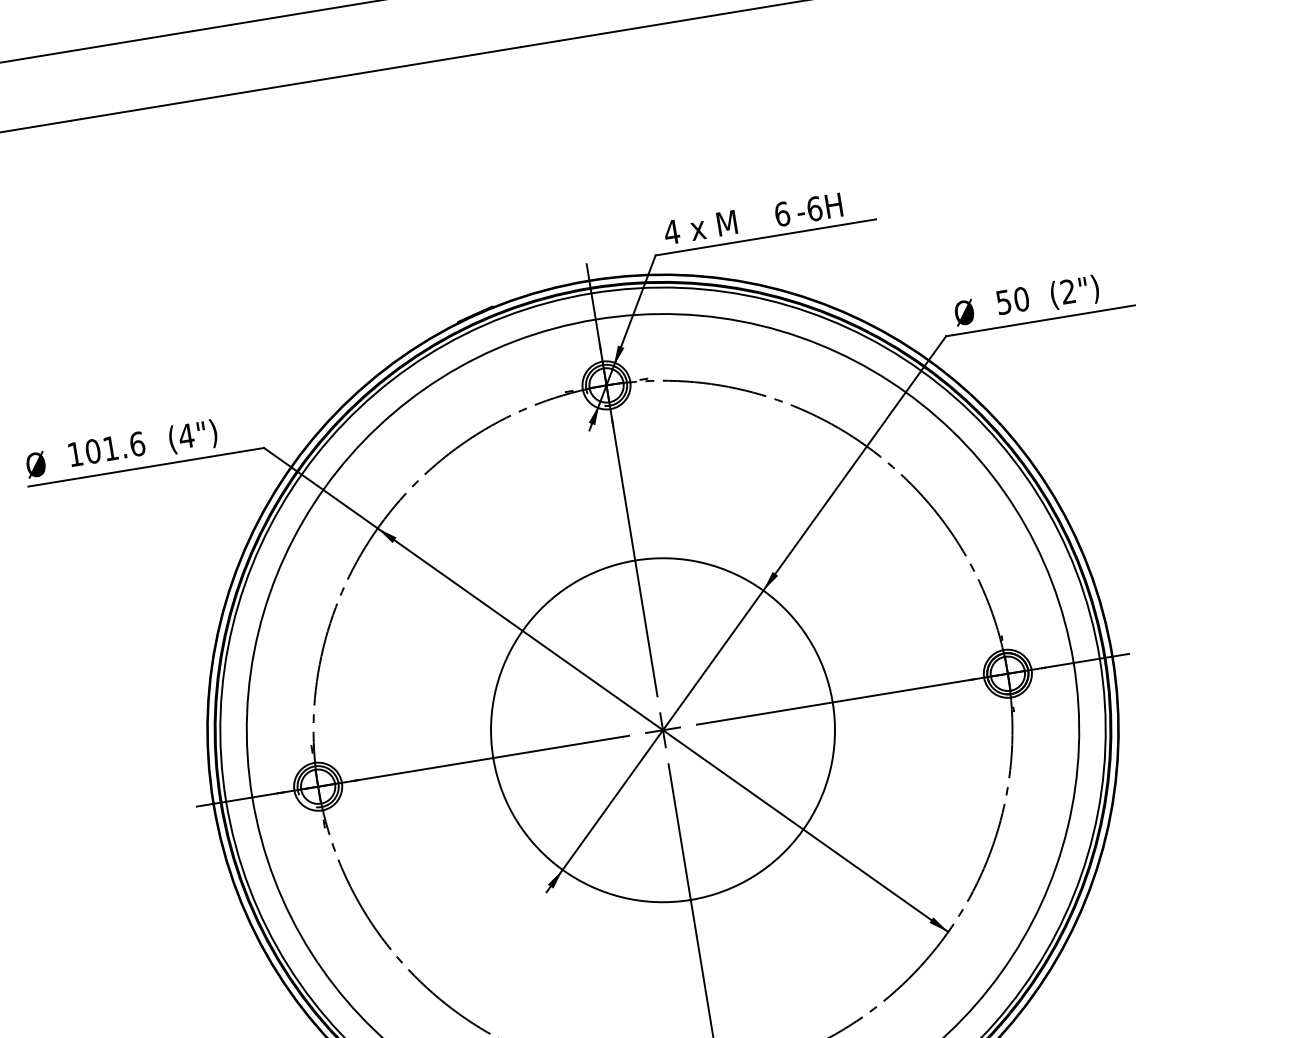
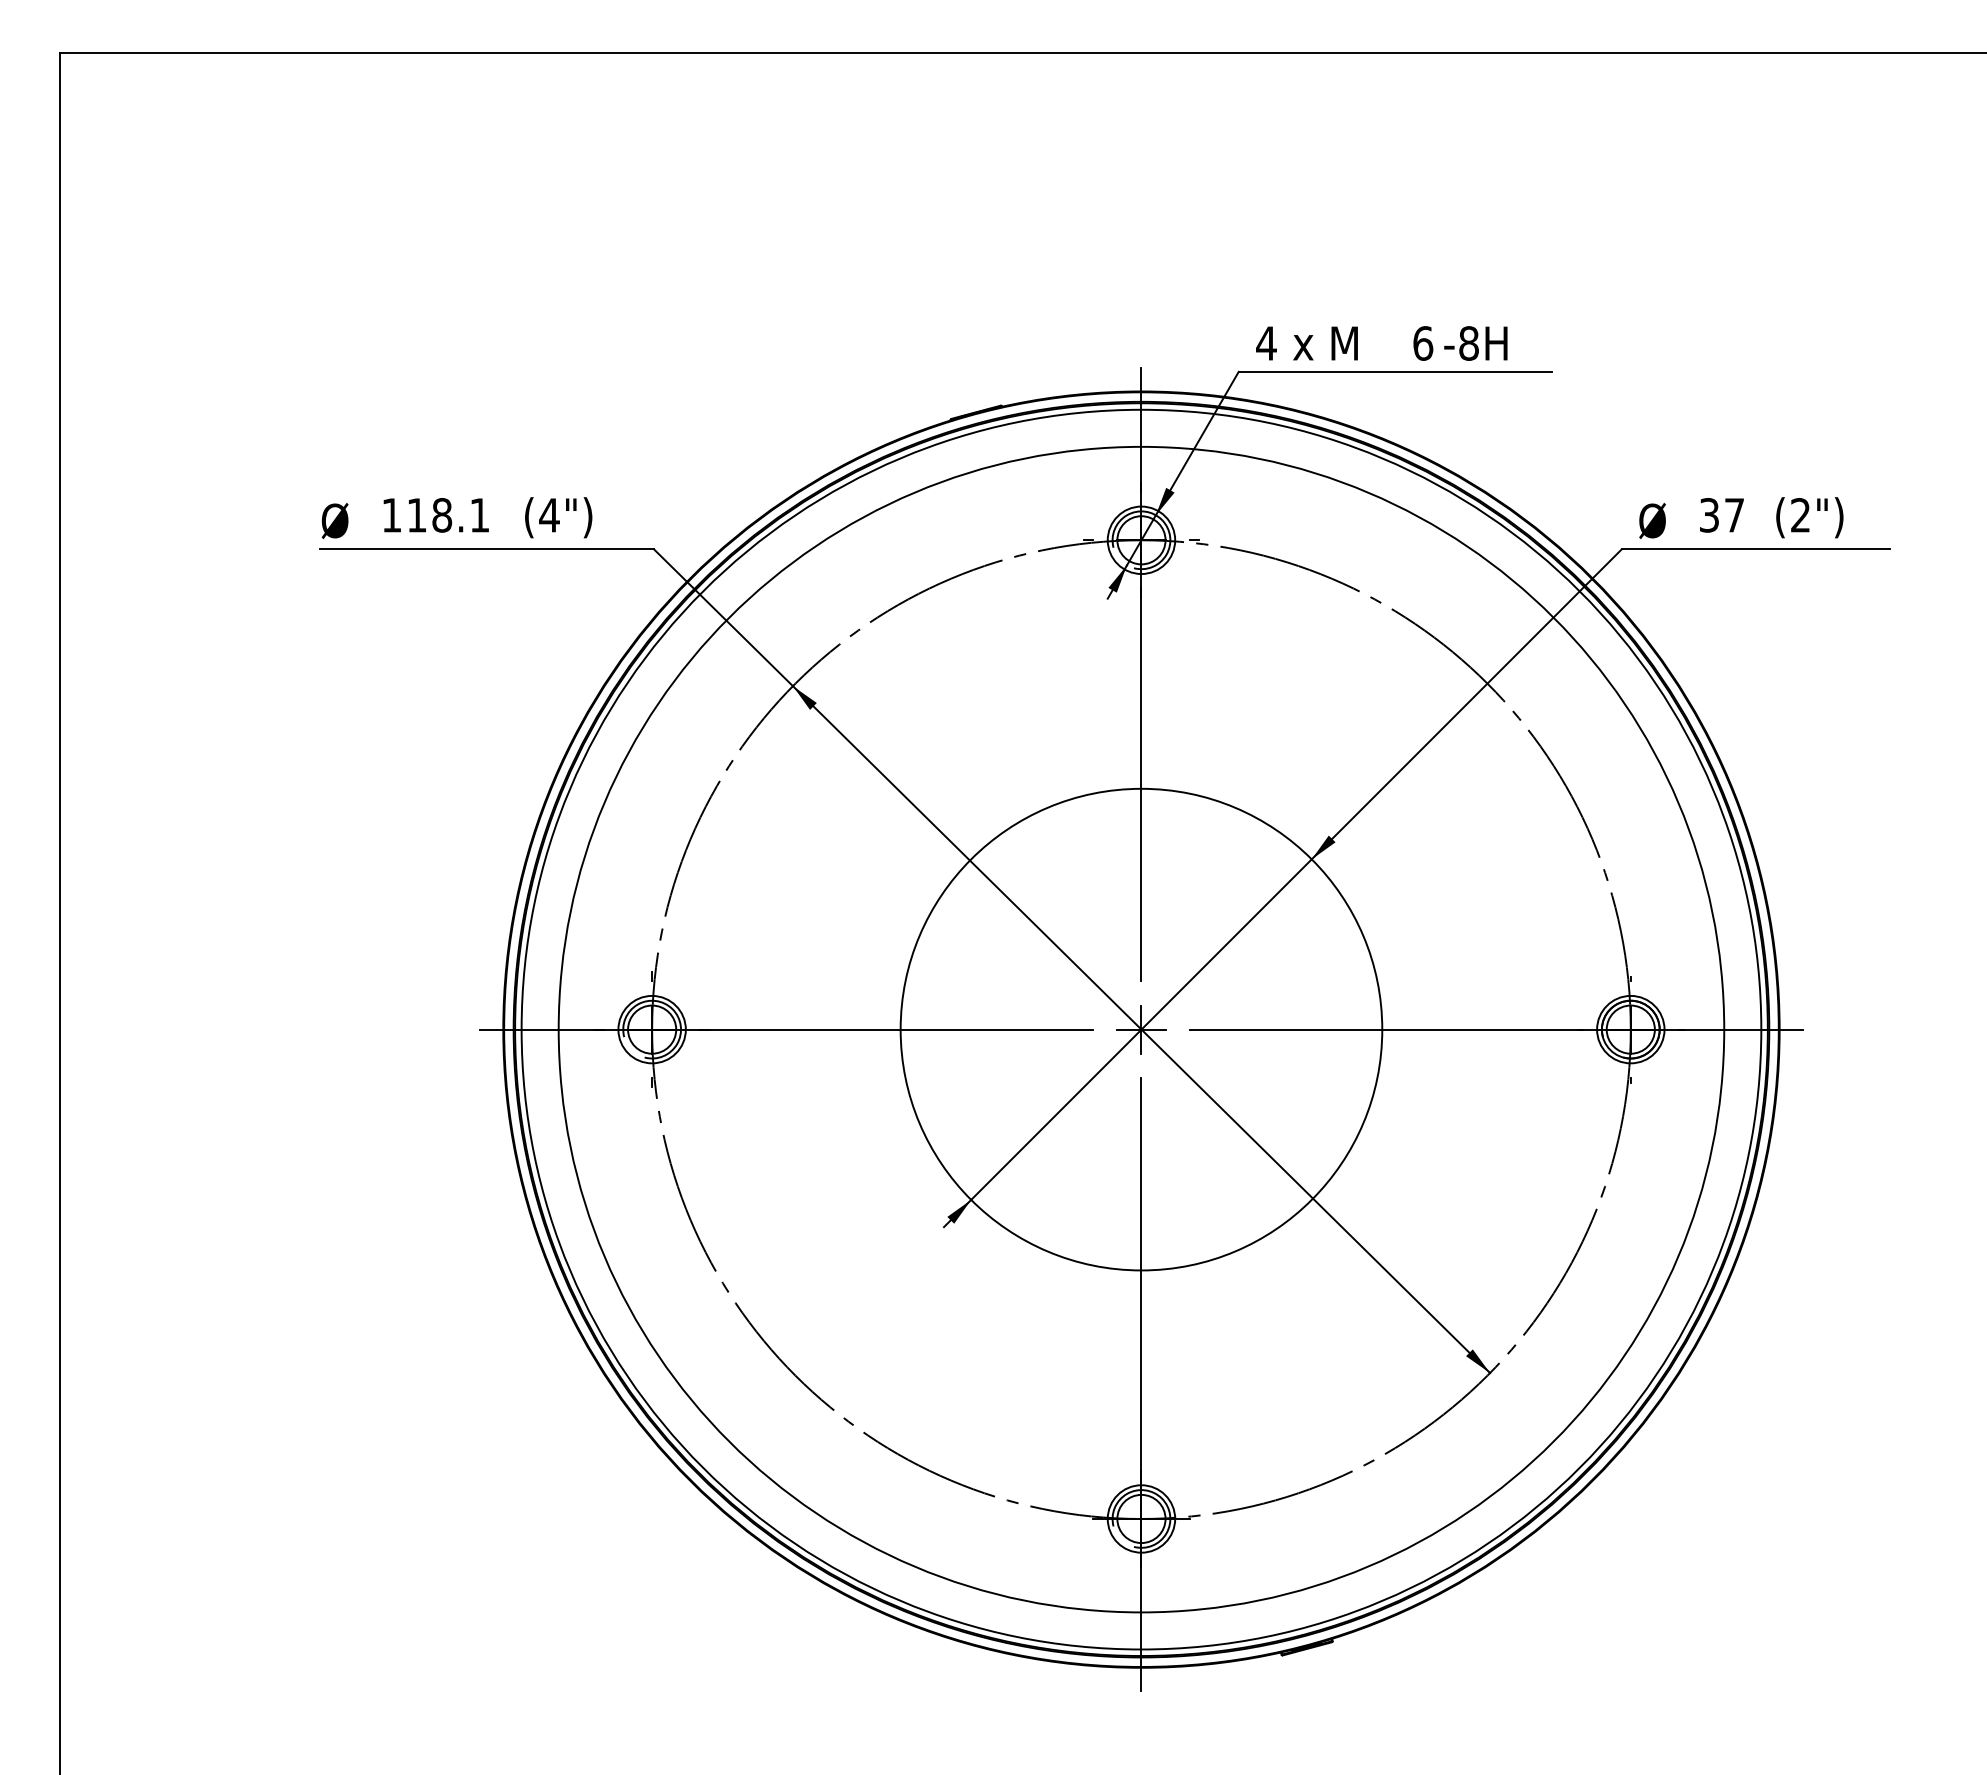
text: (815, 208) -> (1469, 343), -6H -> -8H
text: (1013, 300) -> (1722, 515), 50 -> 37
text: (115, 447) -> (448, 515), 101.6 -> 118.1

